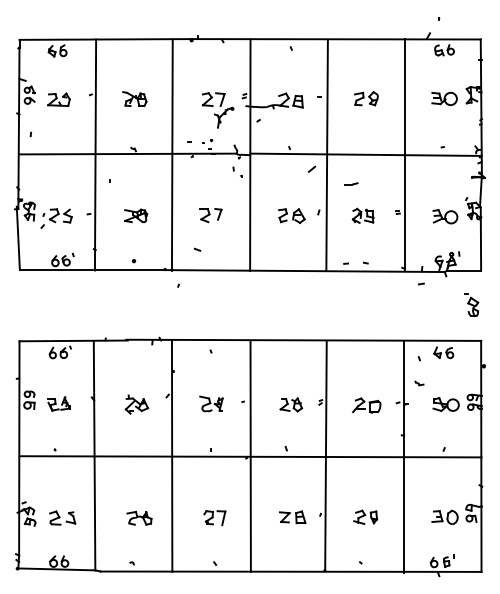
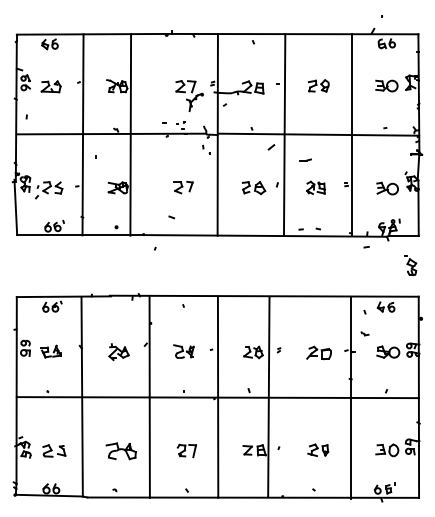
line: (171, 154) -> (130, 134), moved
line: (325, 456) -> (268, 397), moved
part: (139, 517) -> (121, 450), size x1.4

